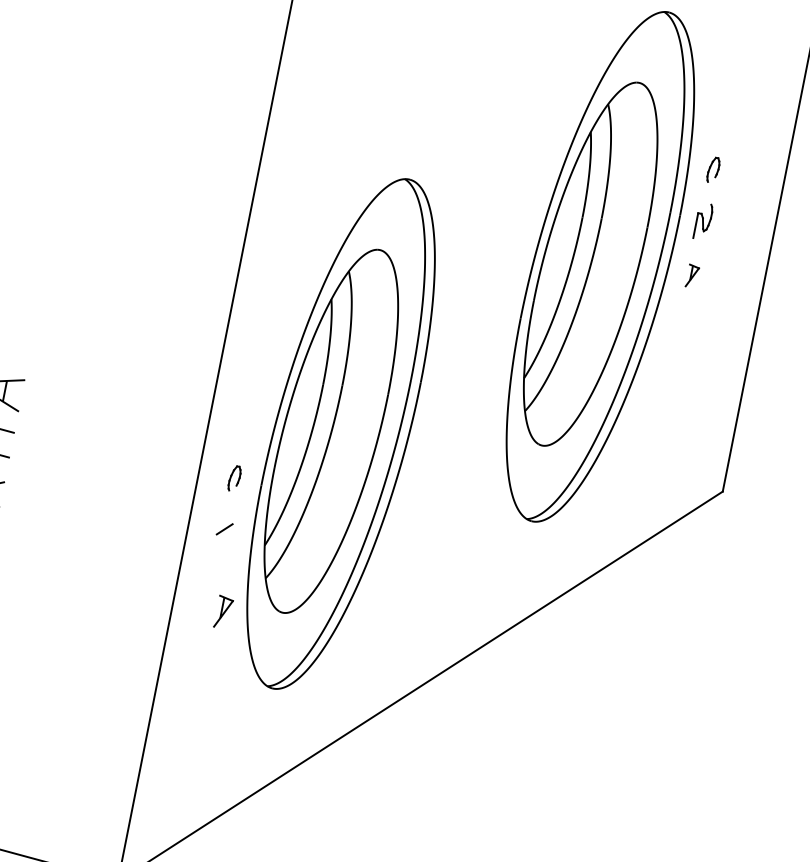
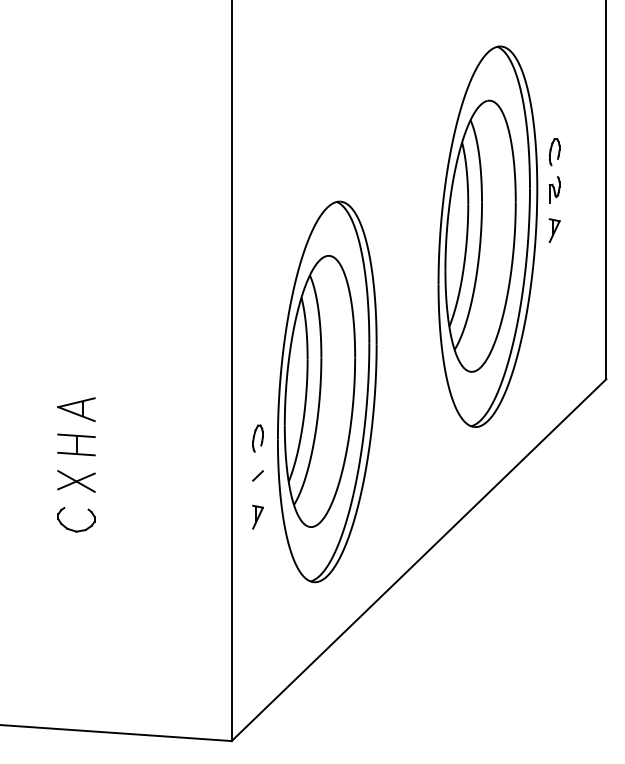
part: (713, 170) -> (554, 152), size x1.43
part: (692, 276) -> (554, 230), size x1.43
part: (234, 478) -> (257, 438), size x1.43
part: (223, 611) -> (257, 516), moved

